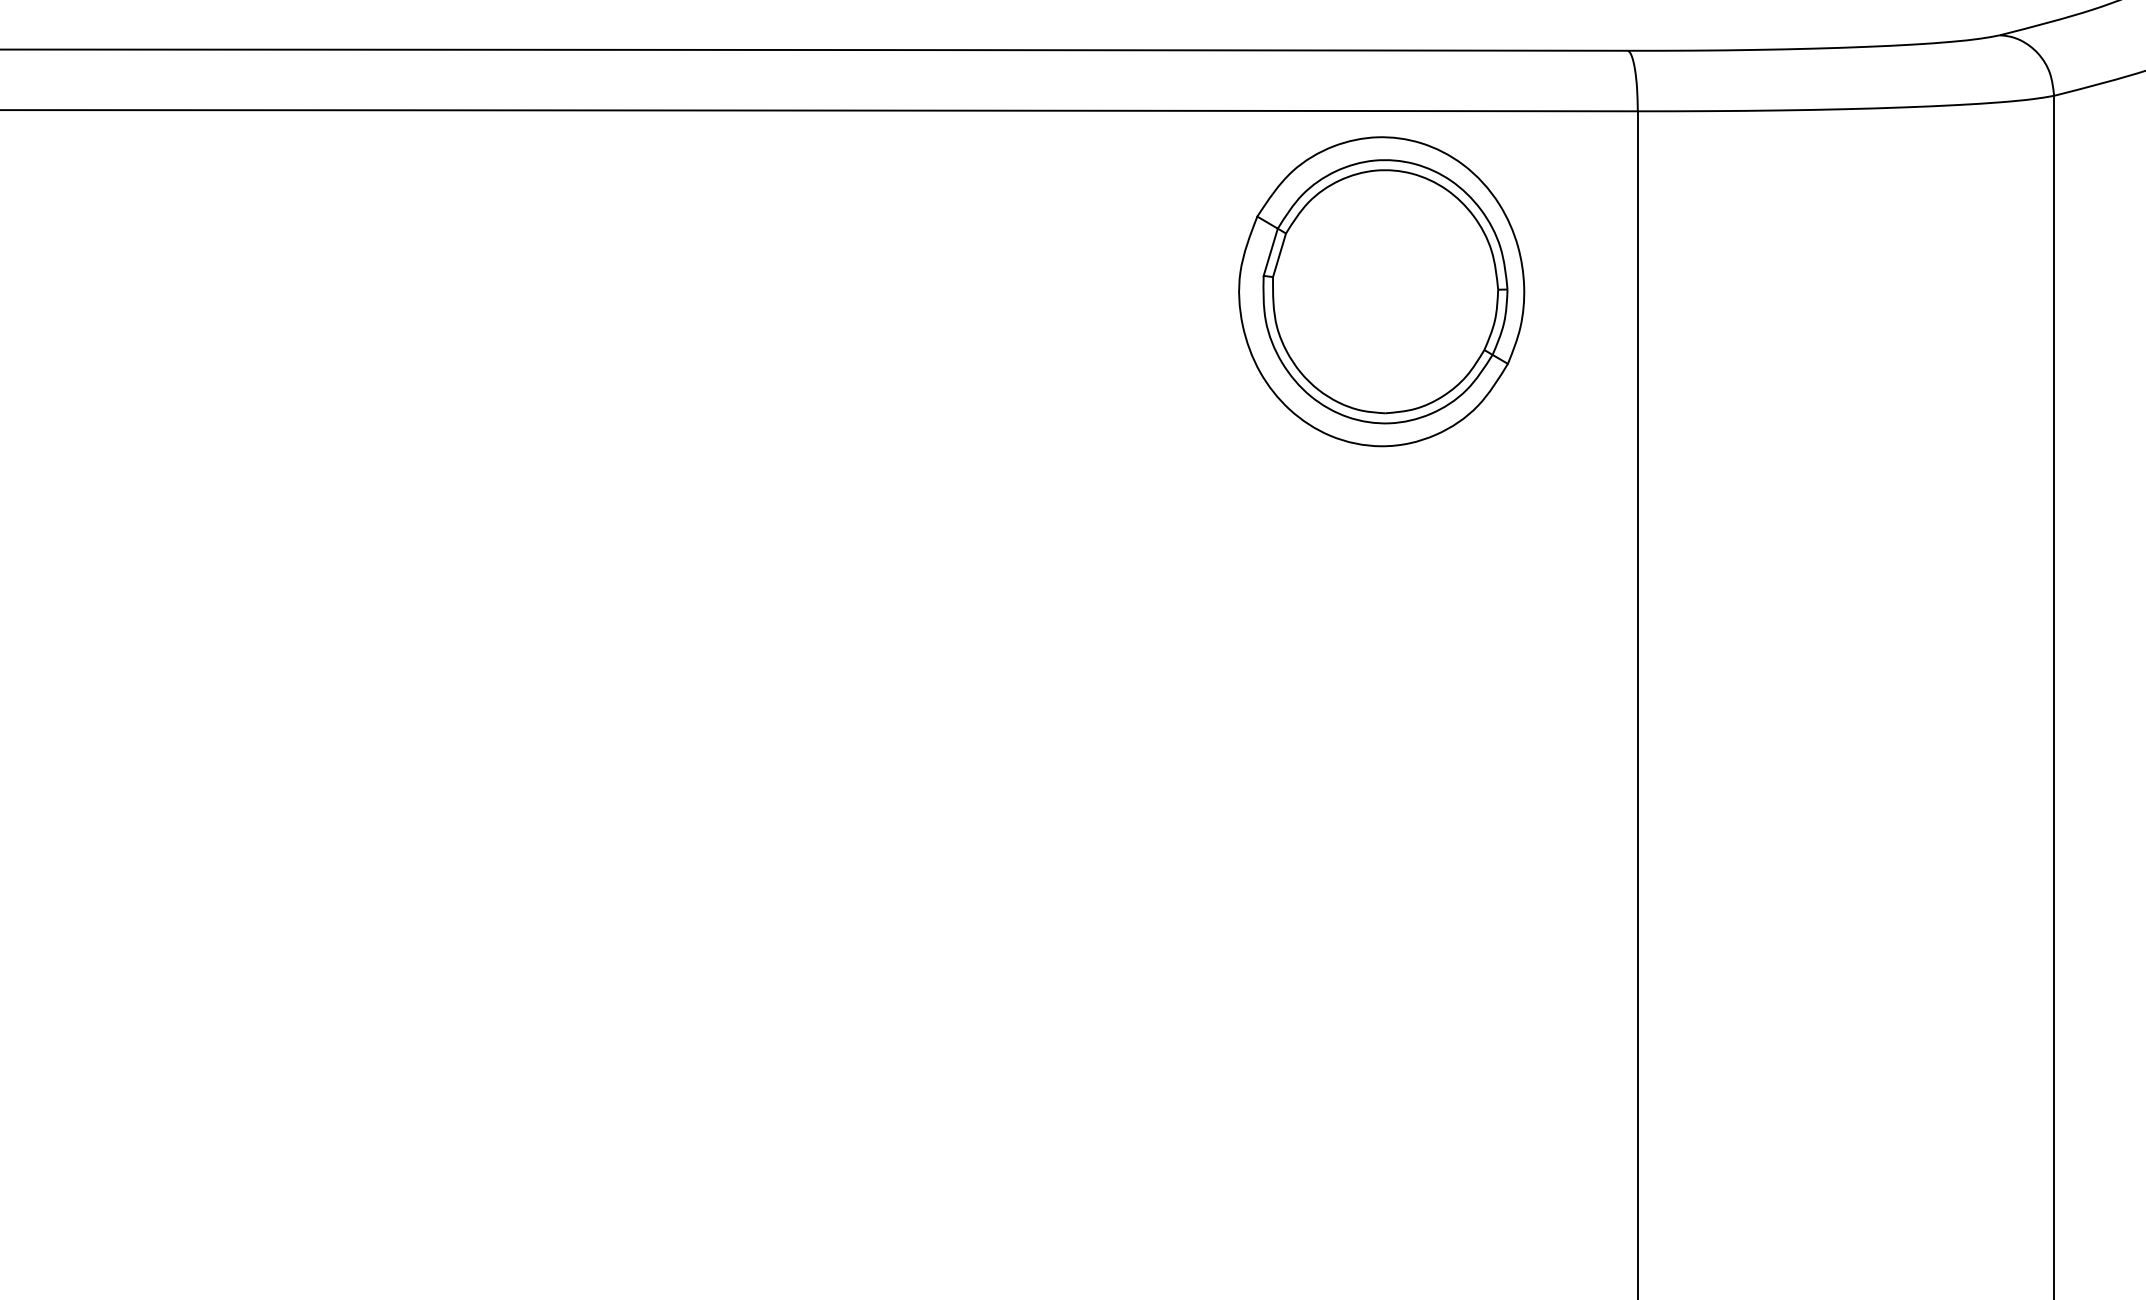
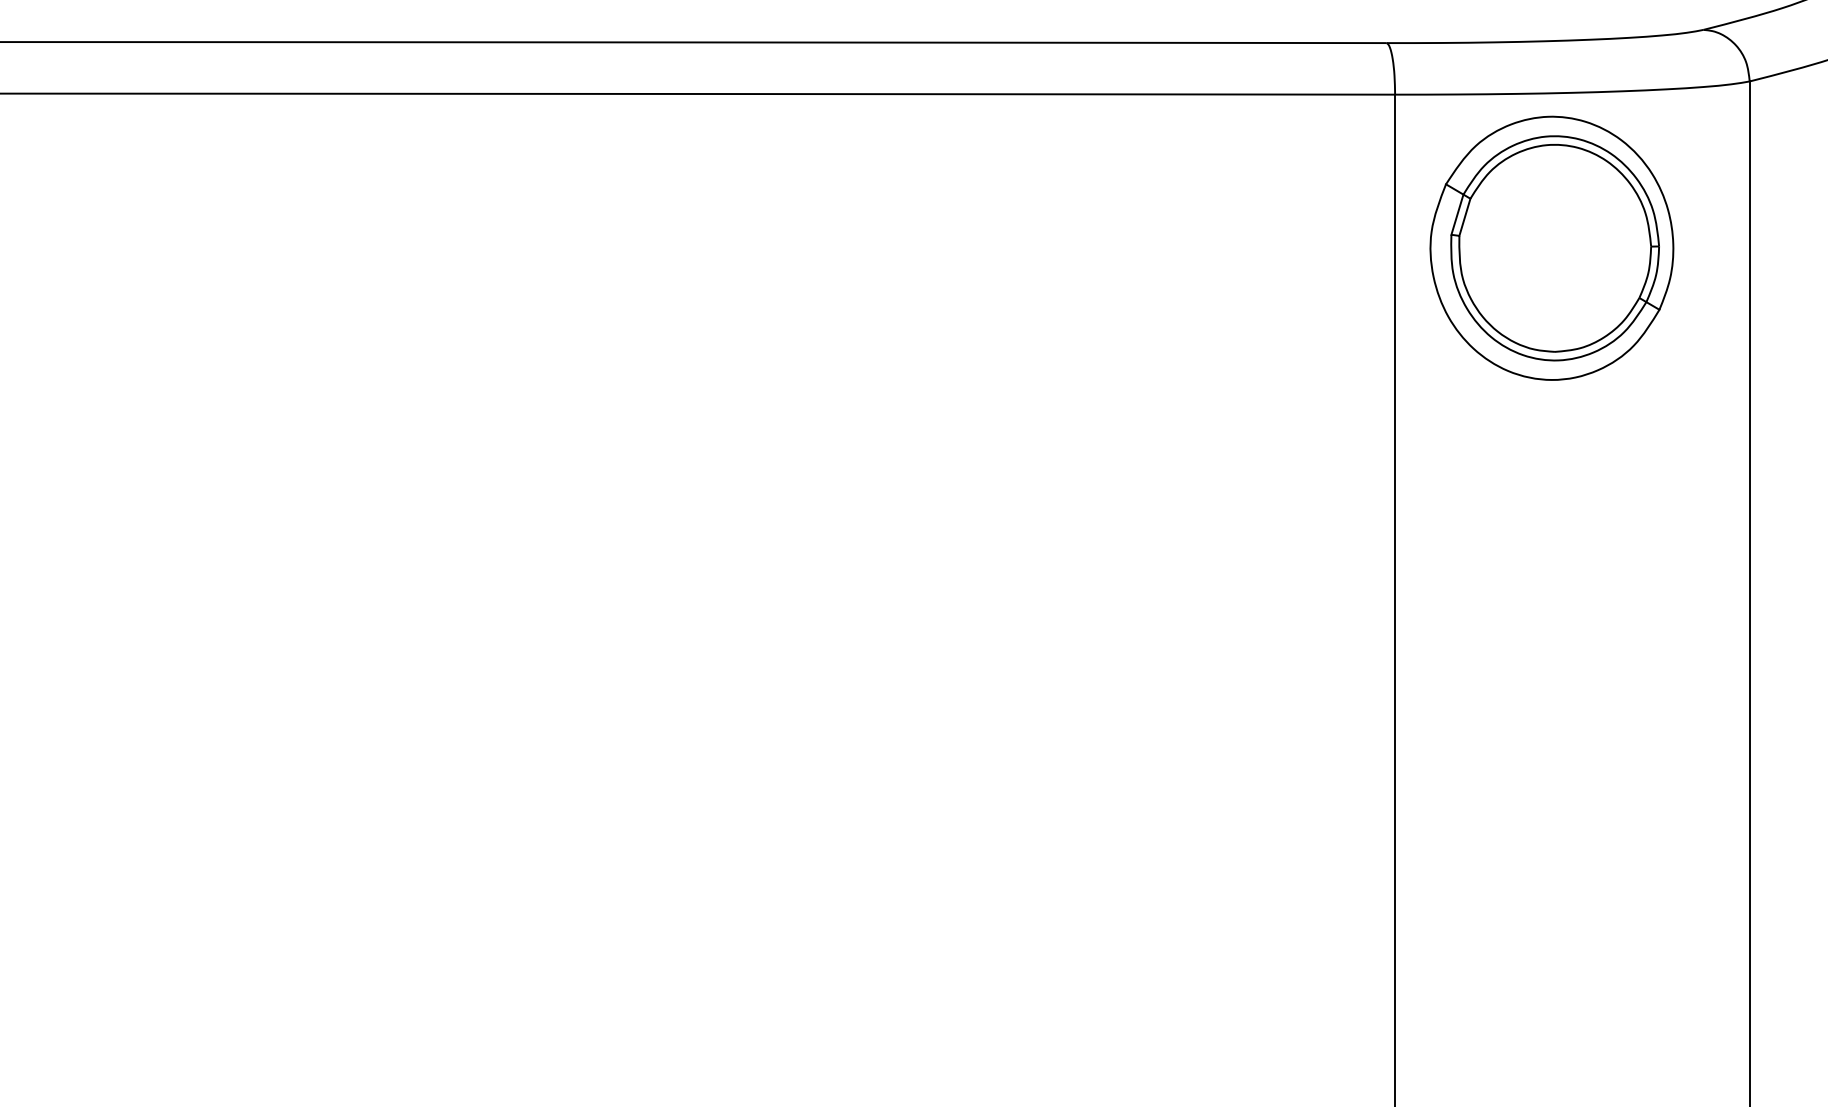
part: (1381, 290) -> (1551, 247), moved

